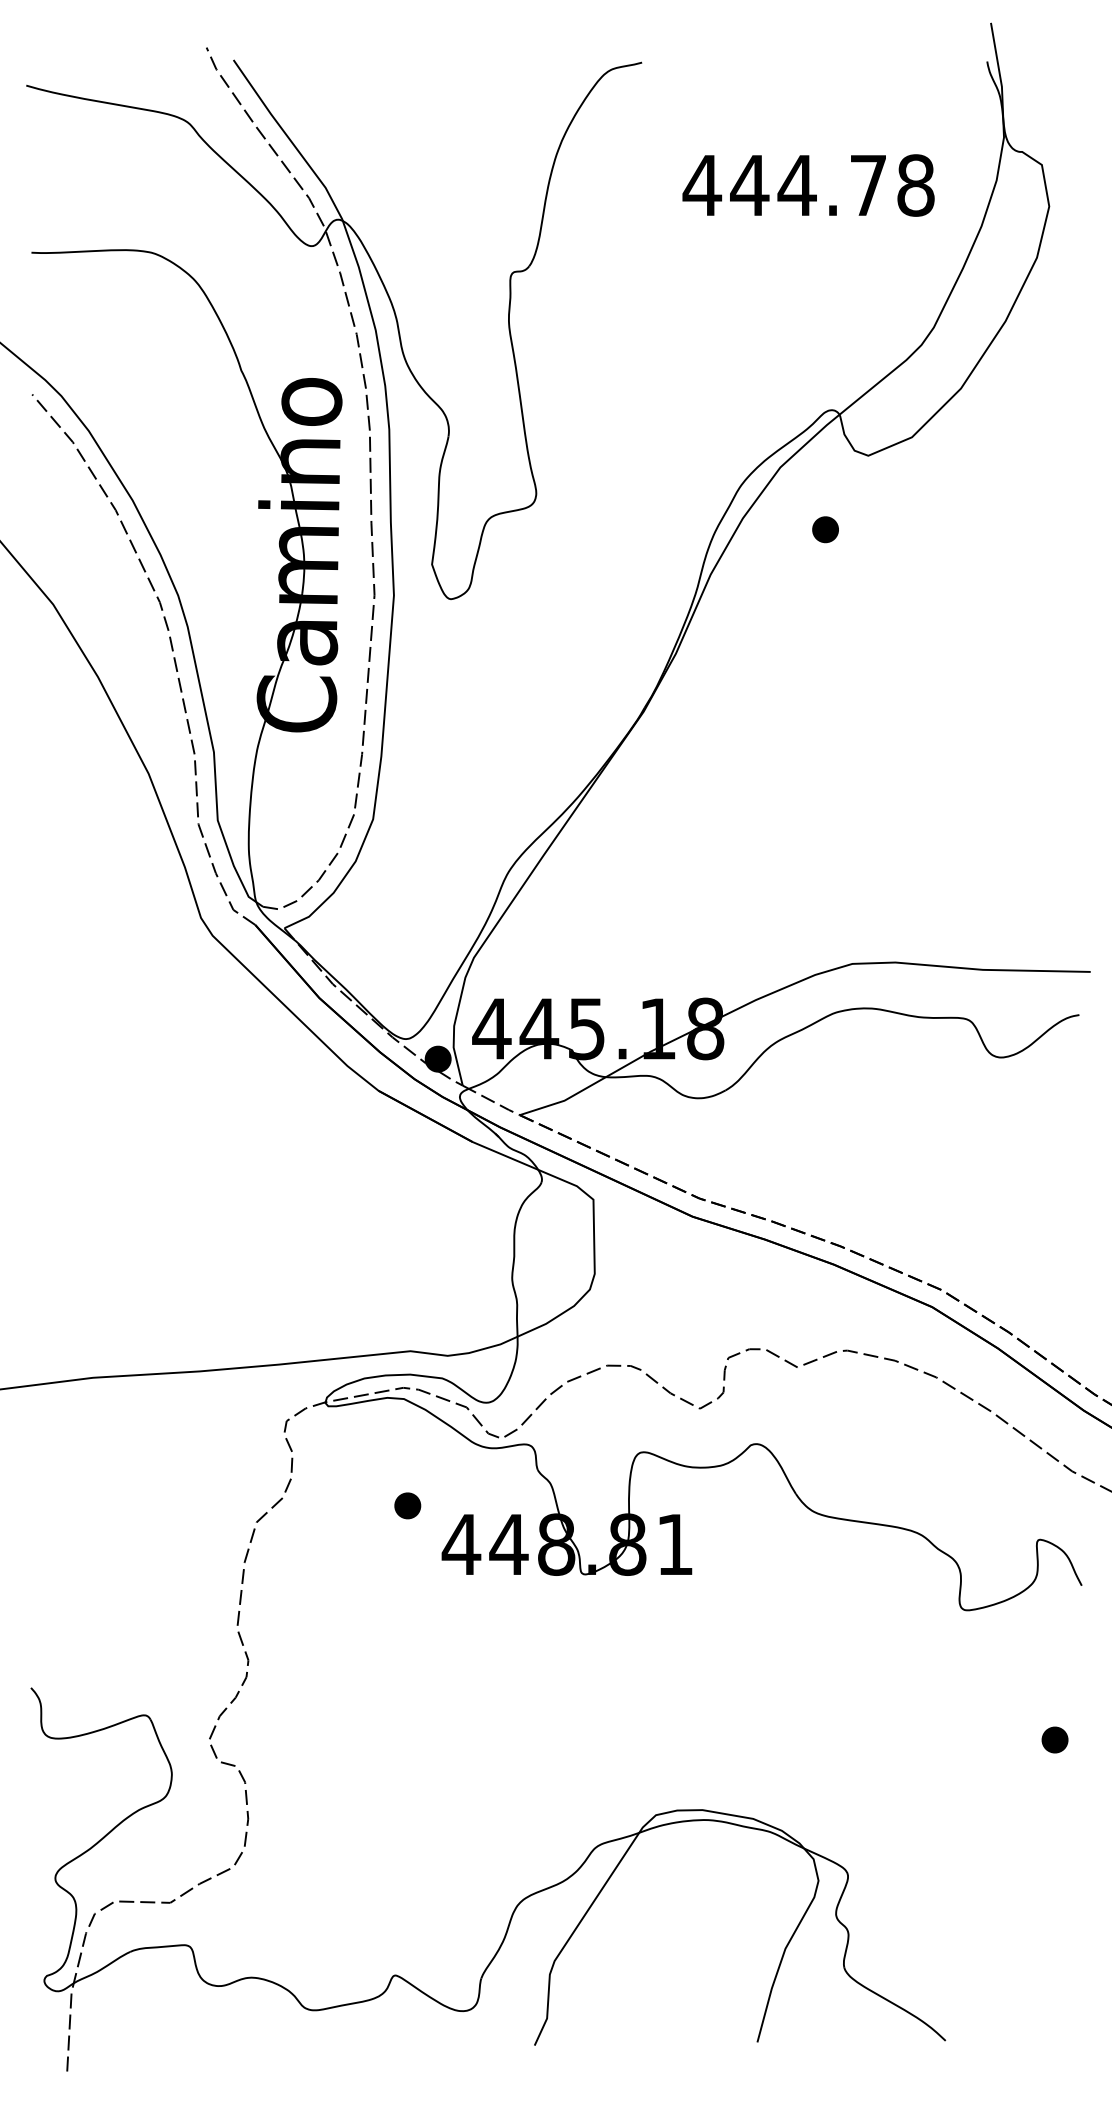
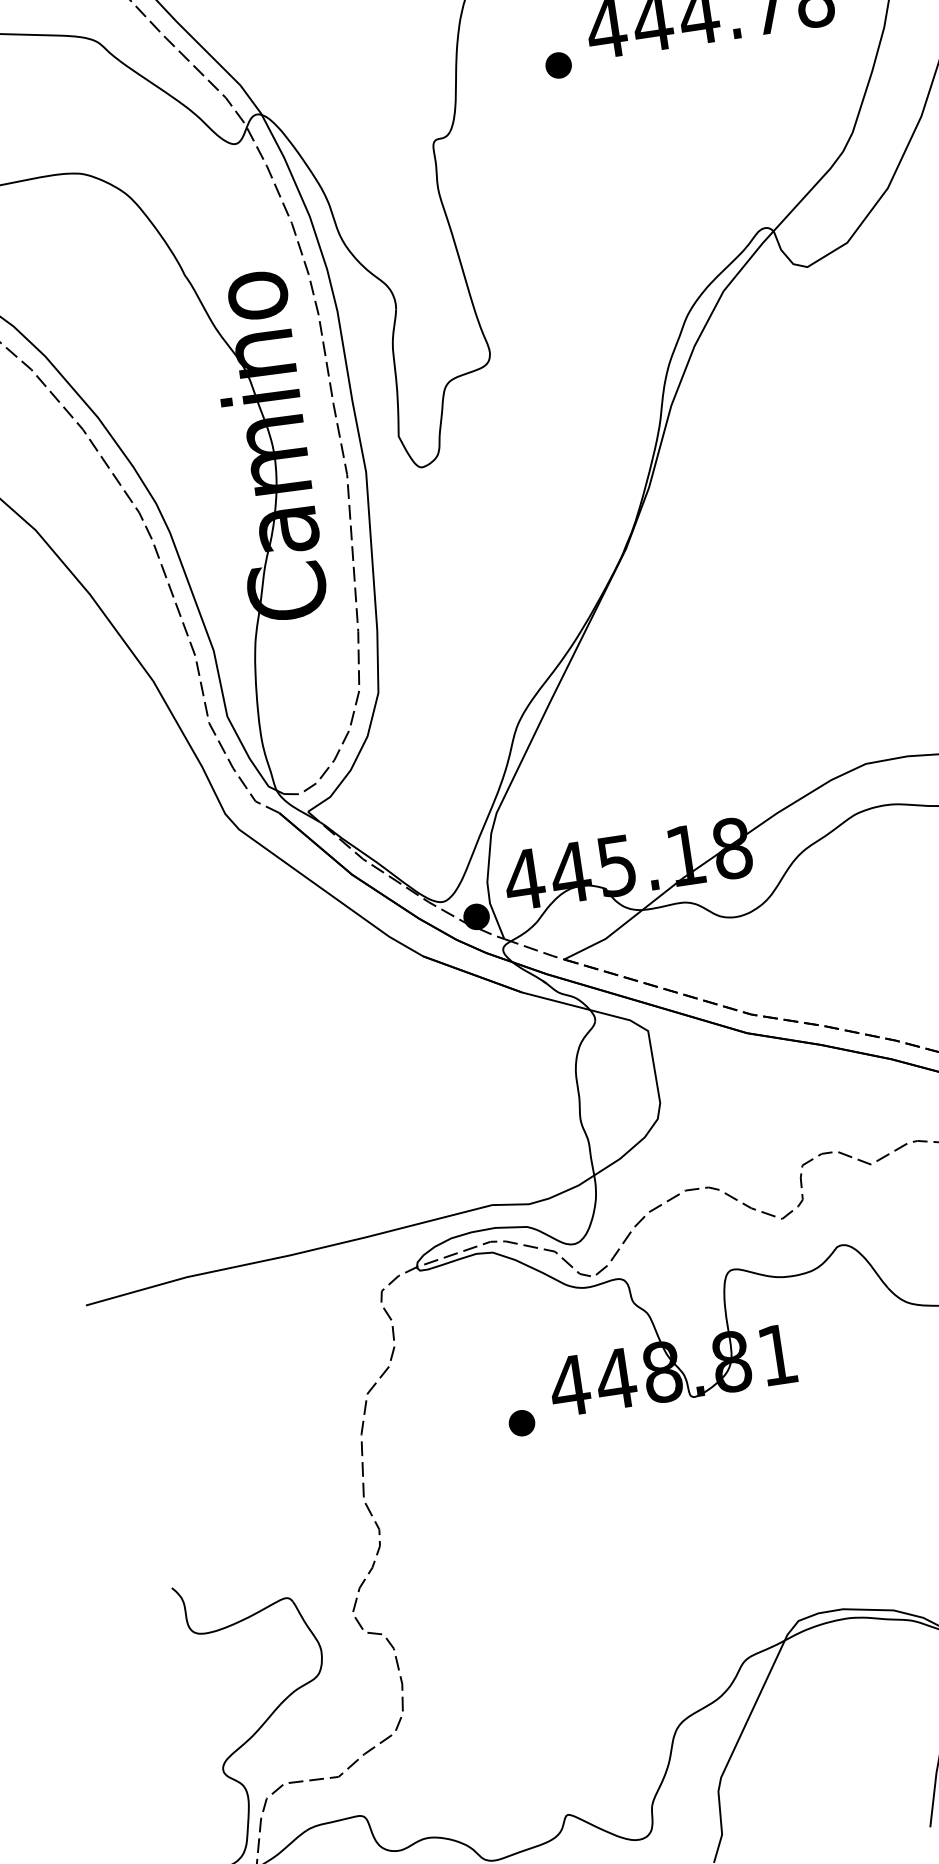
part: (825, 529) -> (558, 65), moved
part: (407, 1505) -> (521, 1422), moved

